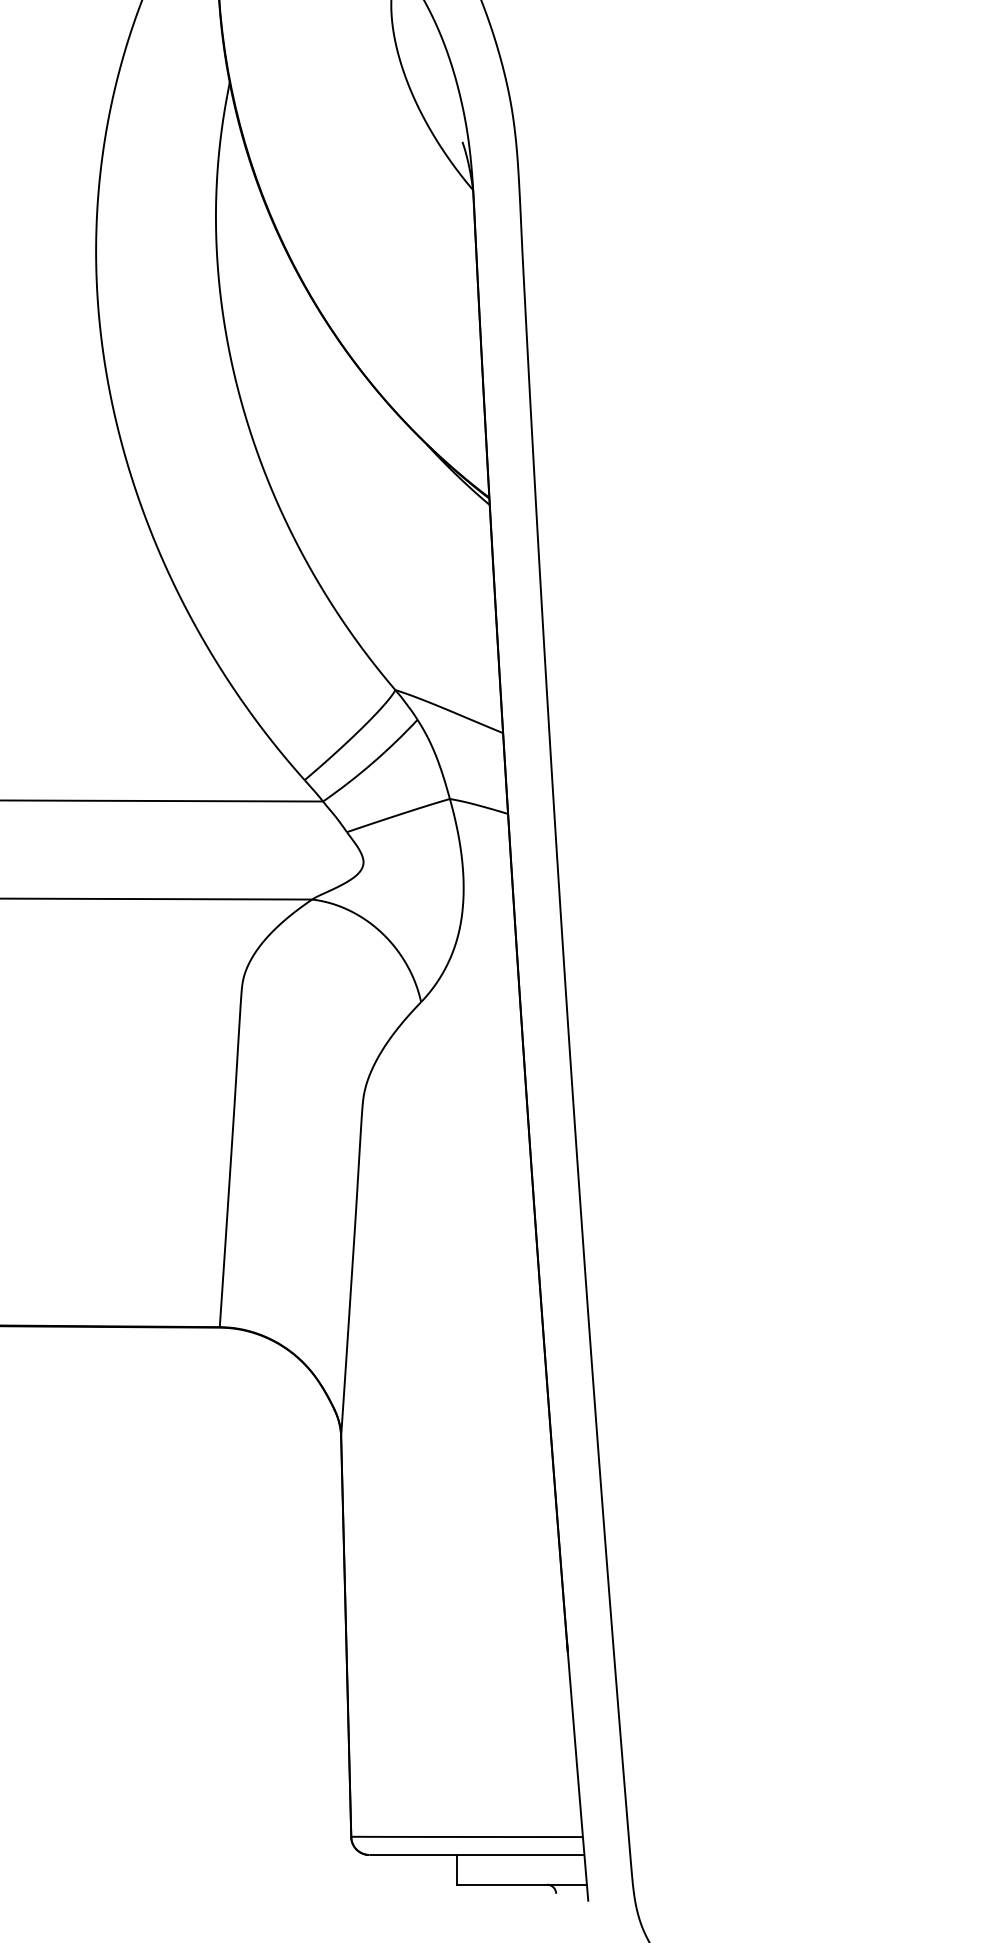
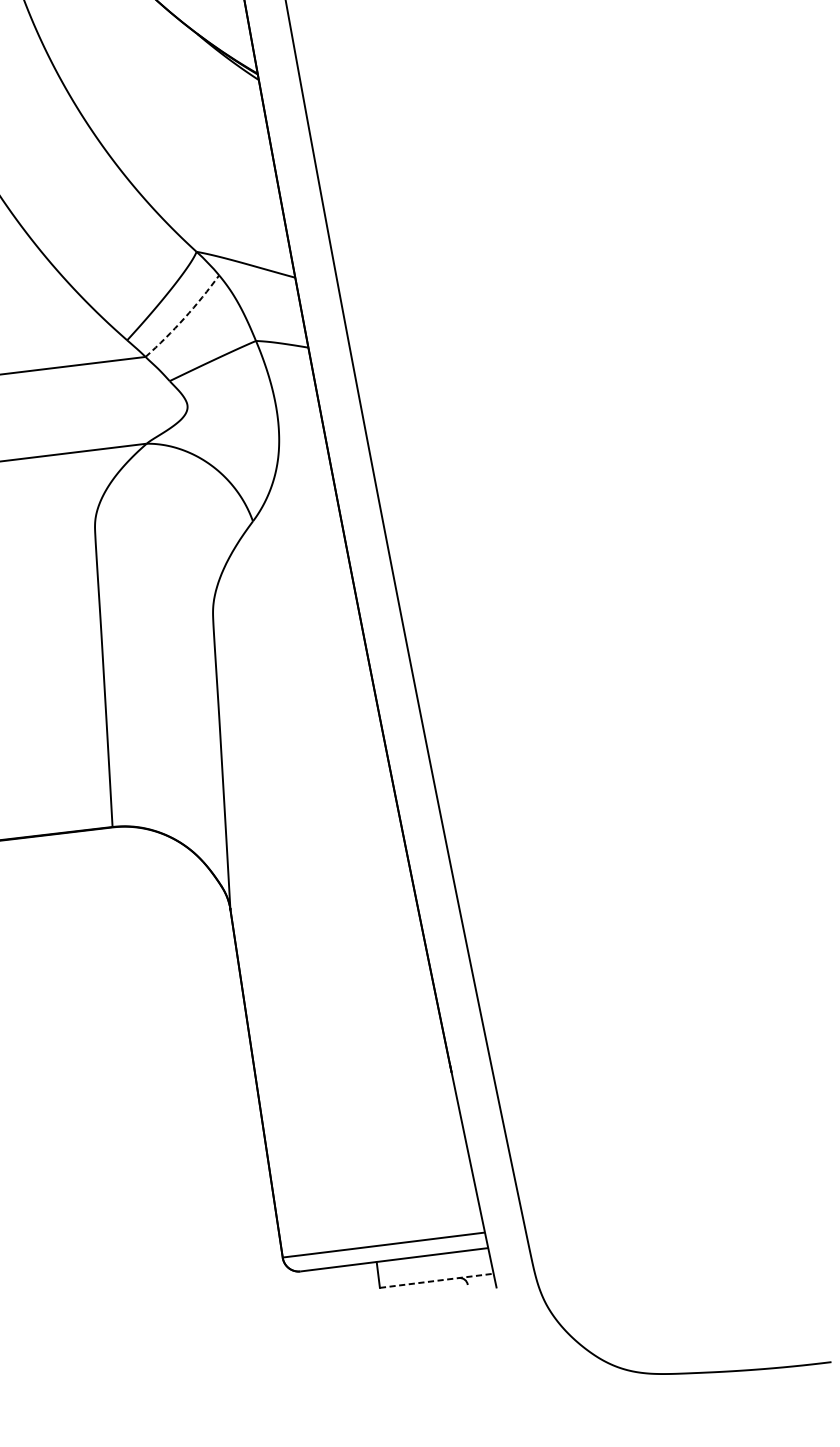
arc: (372, 763) -> (184, 318), solid -> dashed
line: (522, 1884) -> (437, 1280), solid -> dashed

